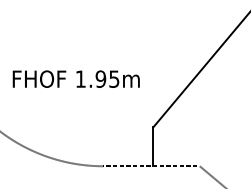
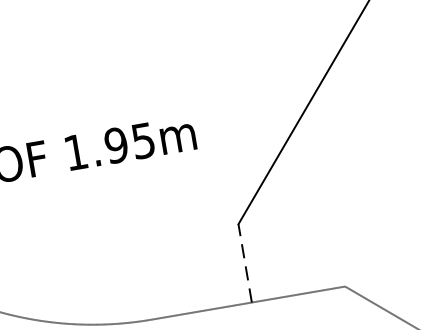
line: (153, 146) -> (245, 262), solid -> dashed

